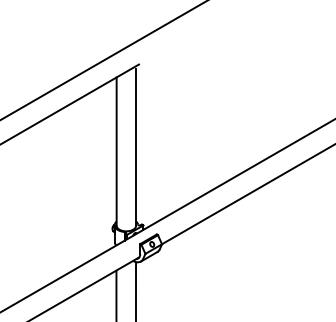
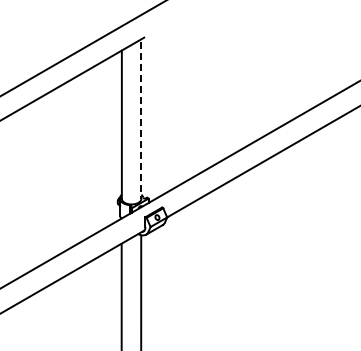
line: (136, 148) -> (141, 121), solid -> dashed

